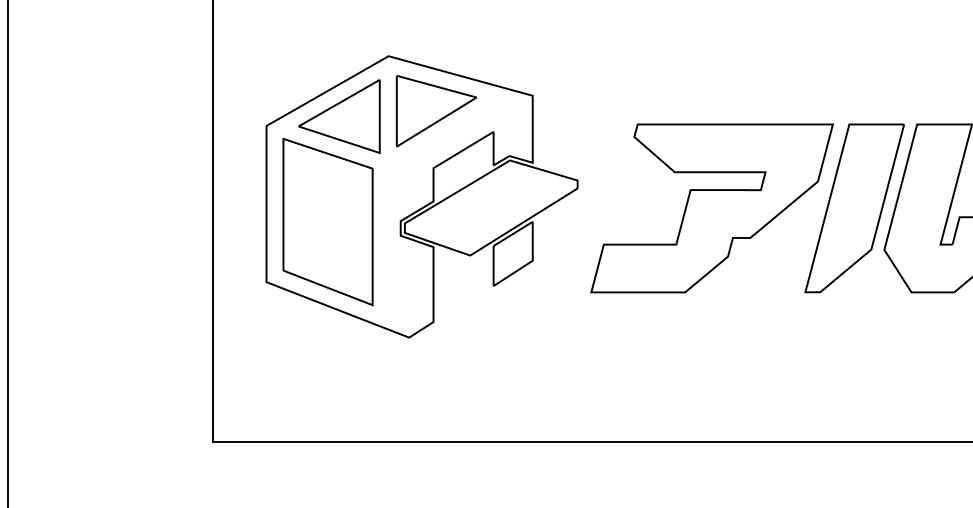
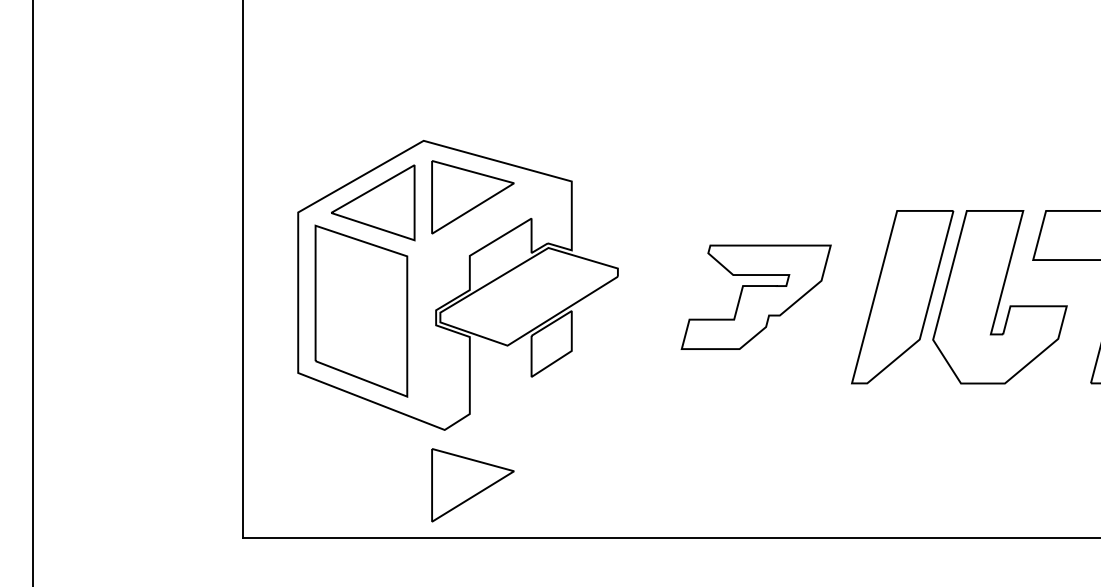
part: (712, 208) -> (756, 297), size x0.6
part: (436, 391) -> (472, 485), added

